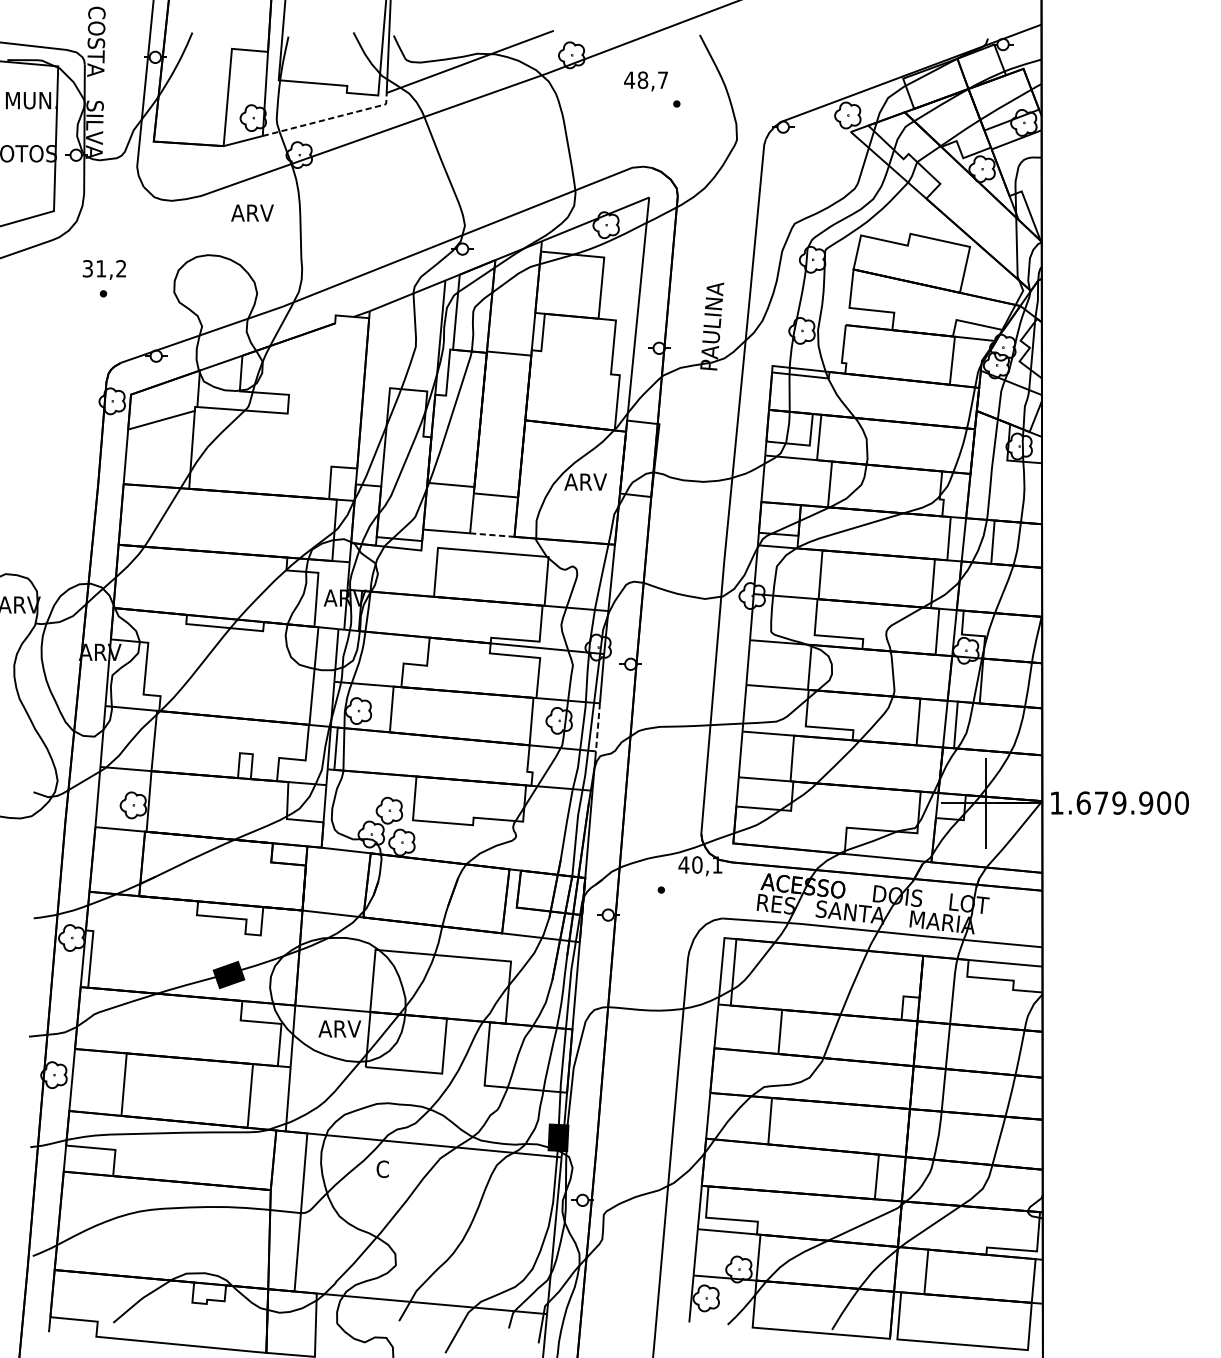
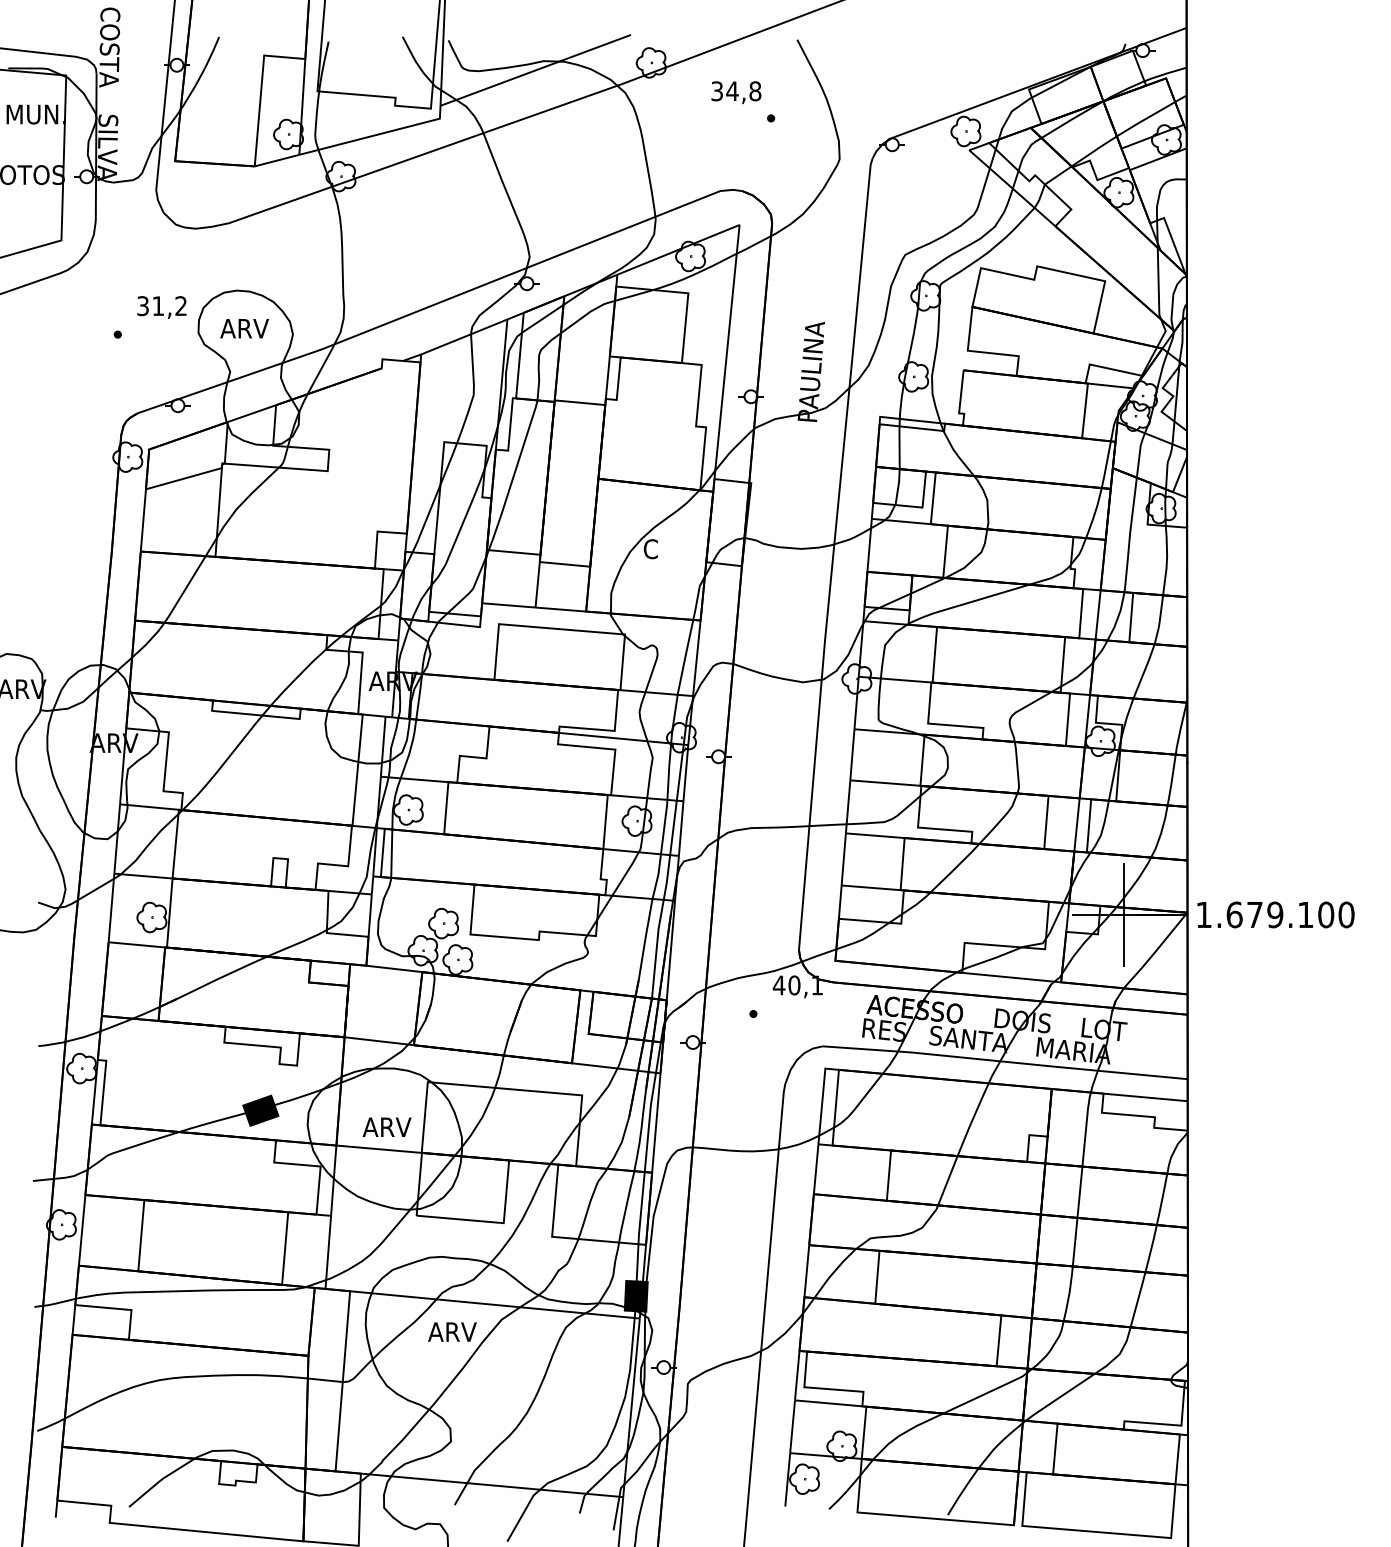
text: (645, 80) -> (735, 91), 48,7 -> 34,8
line: (330, 119) -> (376, 135), dashed -> solid
text: (252, 212) -> (244, 328), moved
text: (104, 269) -> (161, 307), moved
text: (585, 482) -> (666, 549), ARV -> C
line: (492, 535) -> (561, 609), dashed -> solid
line: (598, 728) -> (681, 829), dashed -> solid
text: (1145, 802) -> (1305, 914), 1.679.900 -> 1.679.100
text: (339, 1028) -> (386, 1126), moved
text: (397, 1169) -> (452, 1332), C -> ARV

